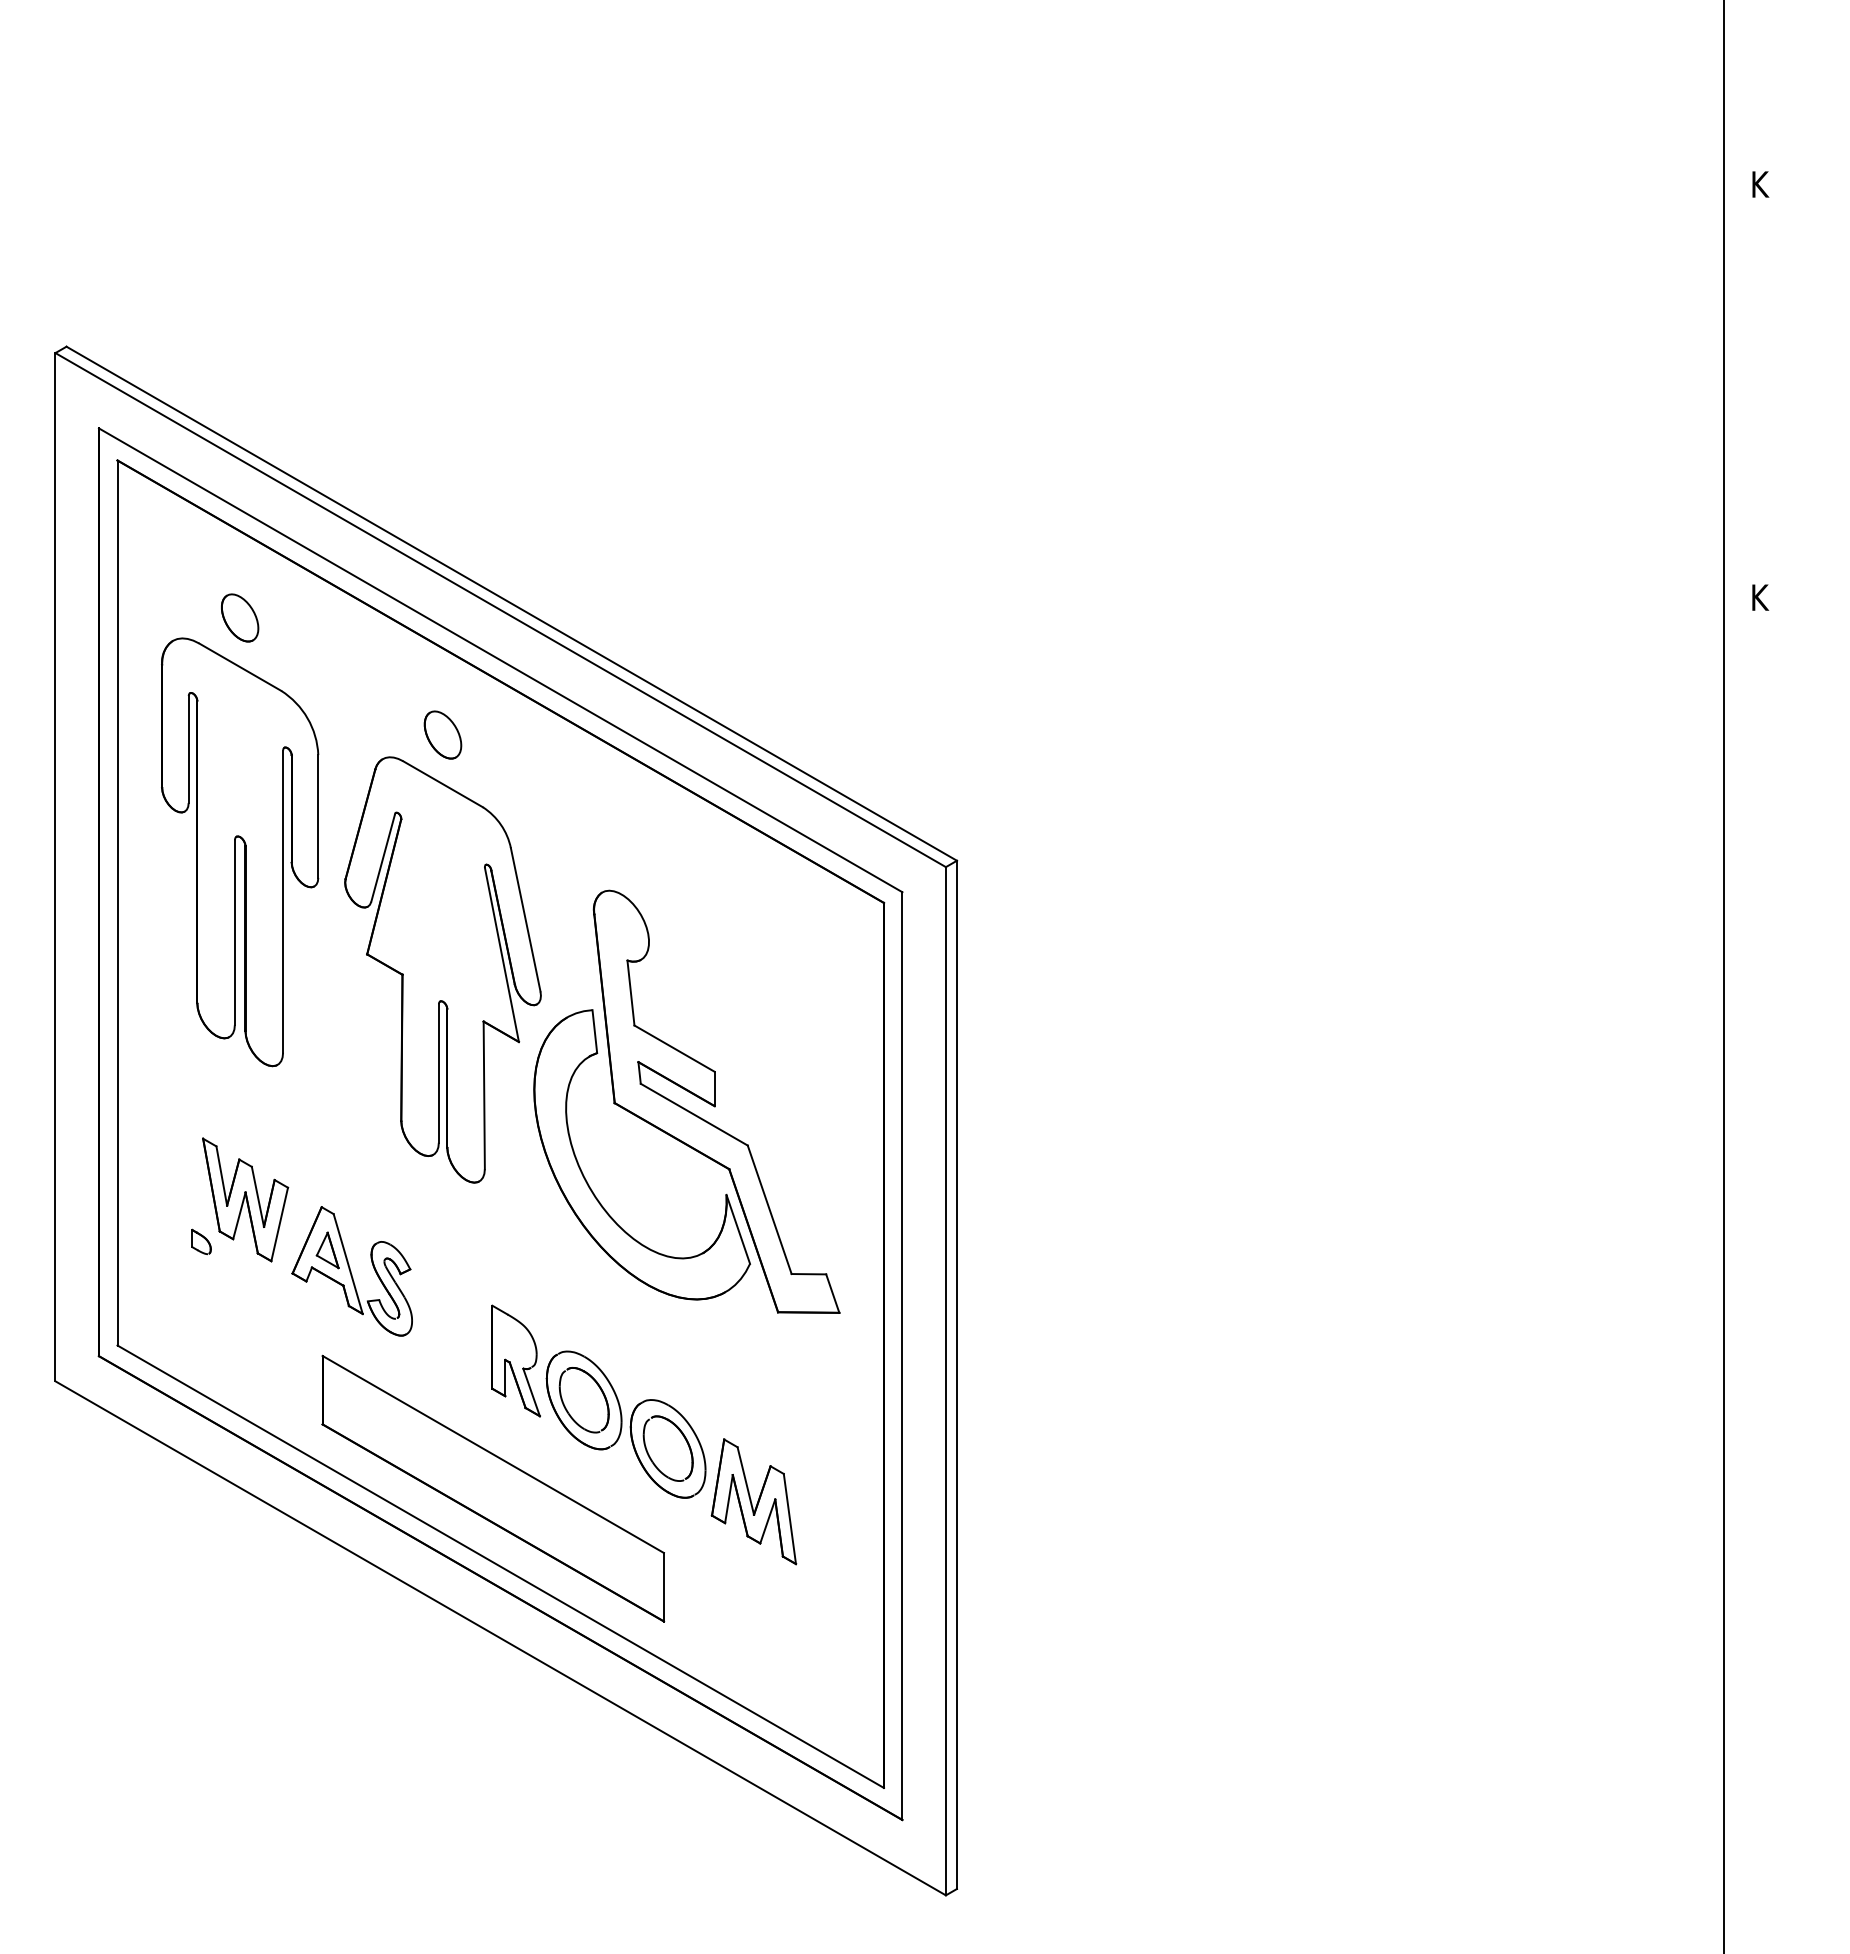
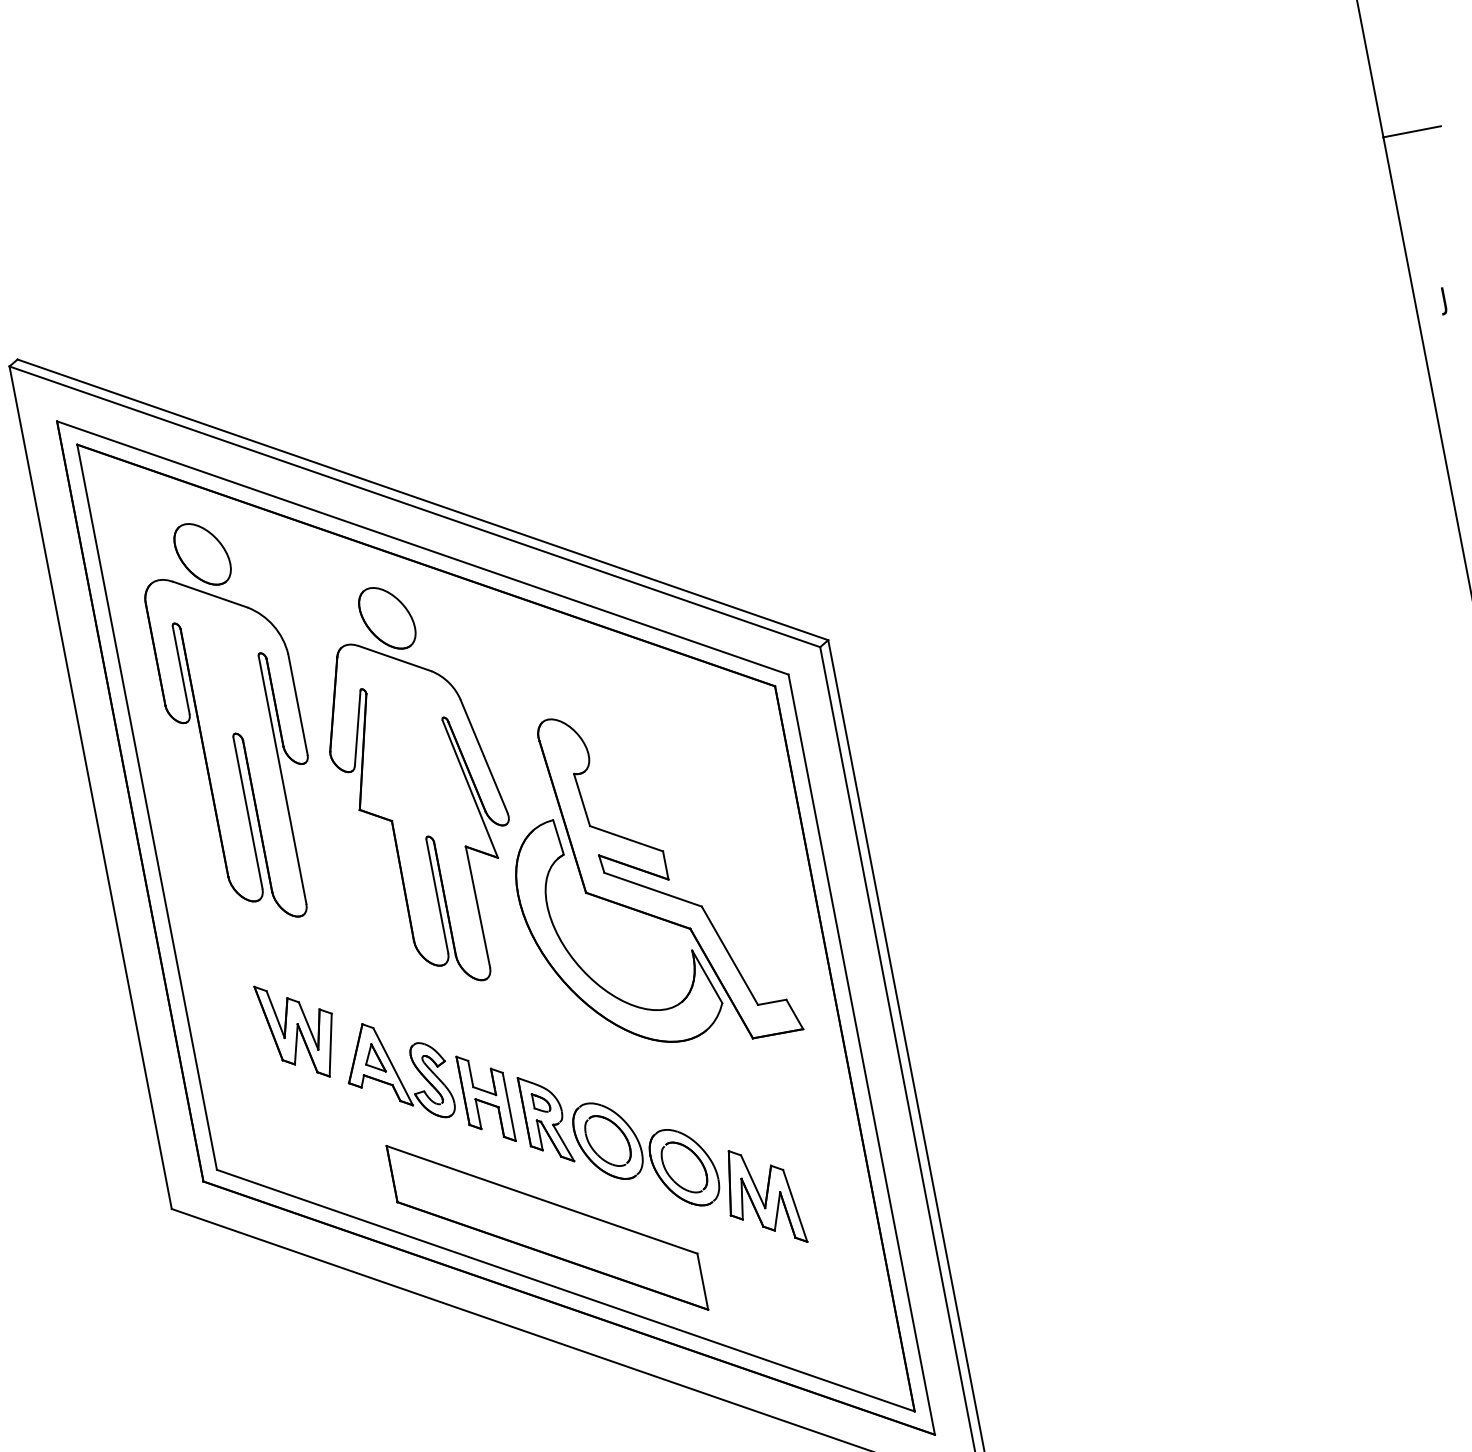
line: (1759, 394) -> (1412, 131), added
text: (1760, 600) -> (1445, 300), K -> J
part: (239, 617) -> (202, 554), size x1.67
part: (442, 734) -> (386, 617), size x1.67
part: (201, 1241) -> (541, 1102), moved
part: (449, 1322) -> (485, 1098), added

